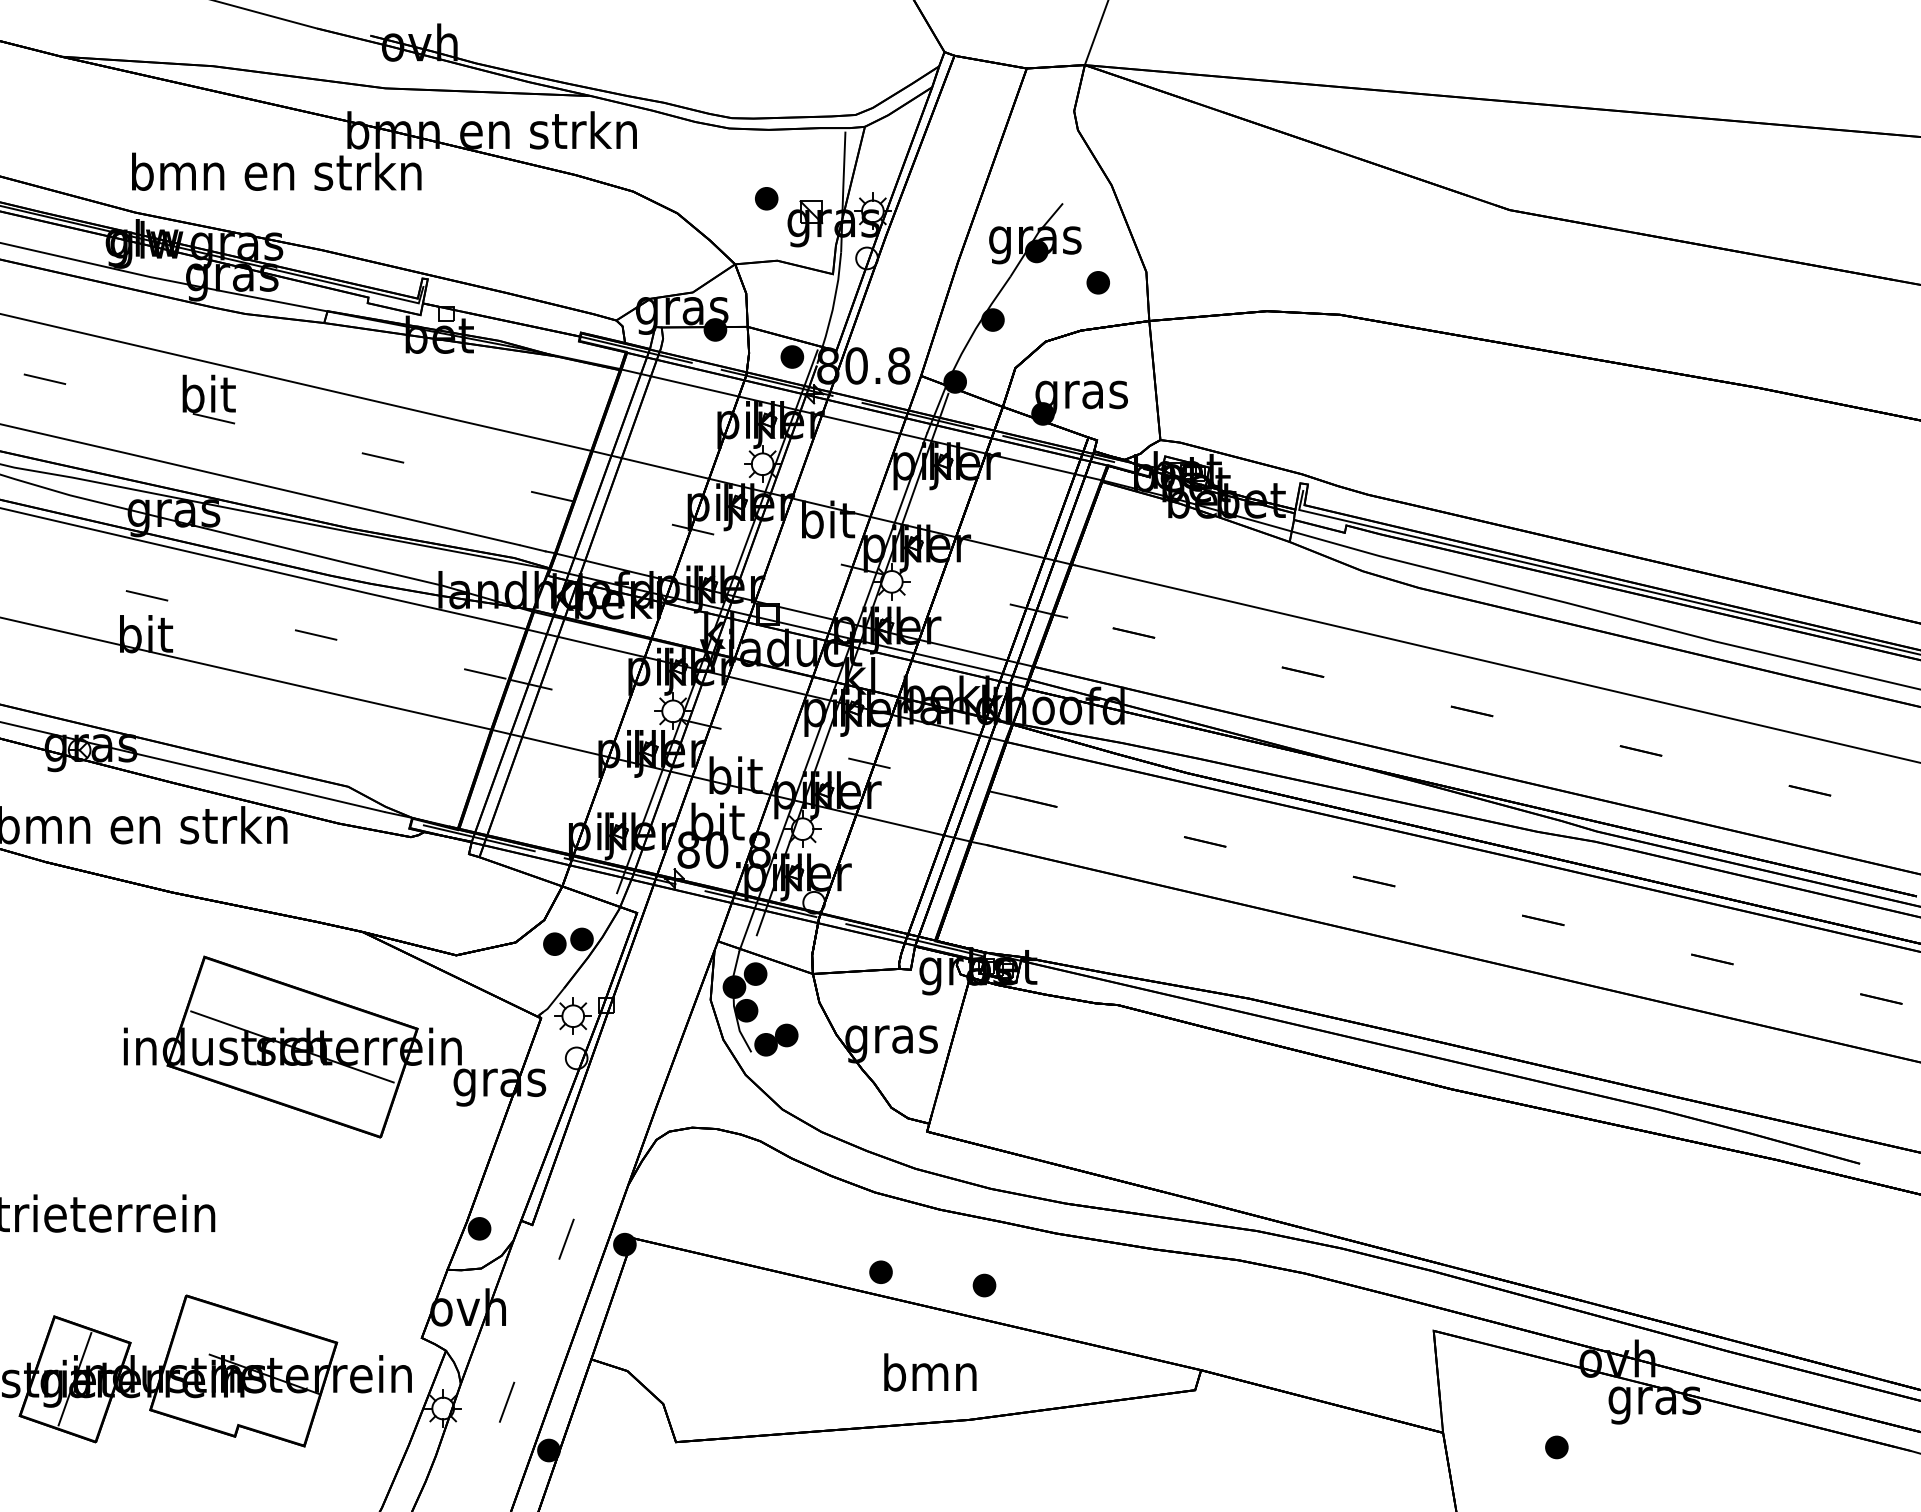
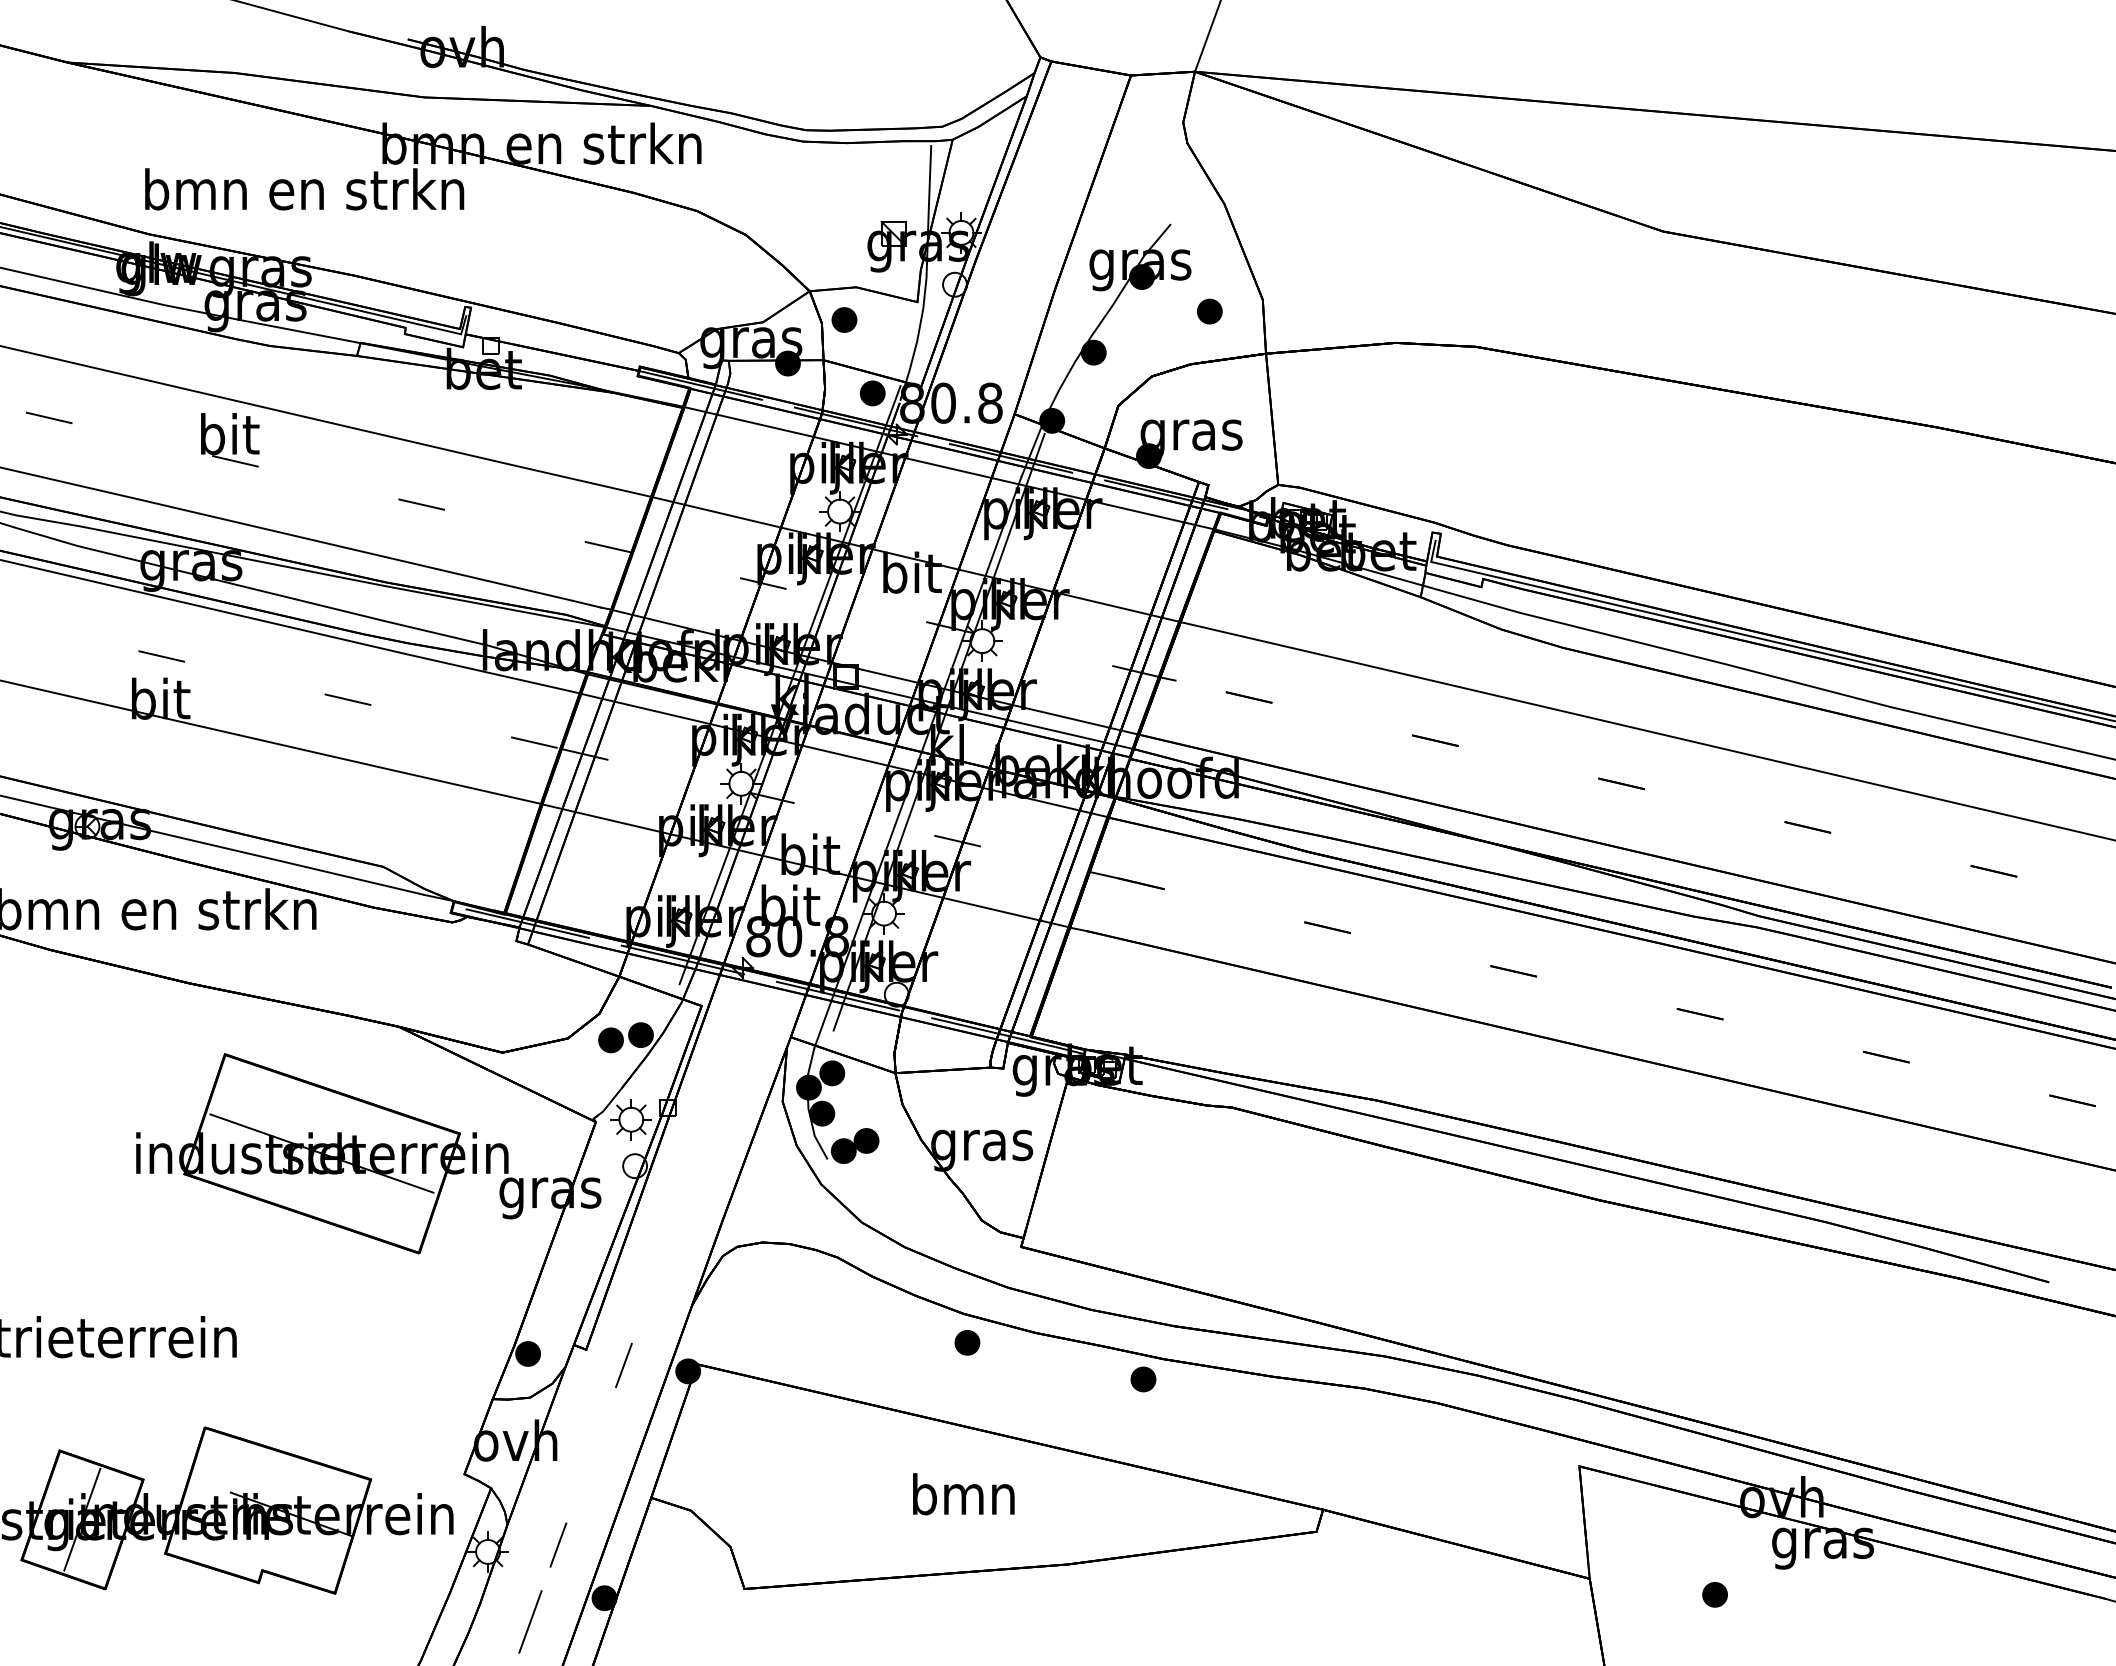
part: (766, 198) -> (844, 319), moved
part: (881, 1271) -> (967, 1342), moved
part: (984, 1285) -> (1143, 1379), moved
text: (930, 1372) -> (963, 1494), moved
line: (481, 1471) -> (530, 1621), added

